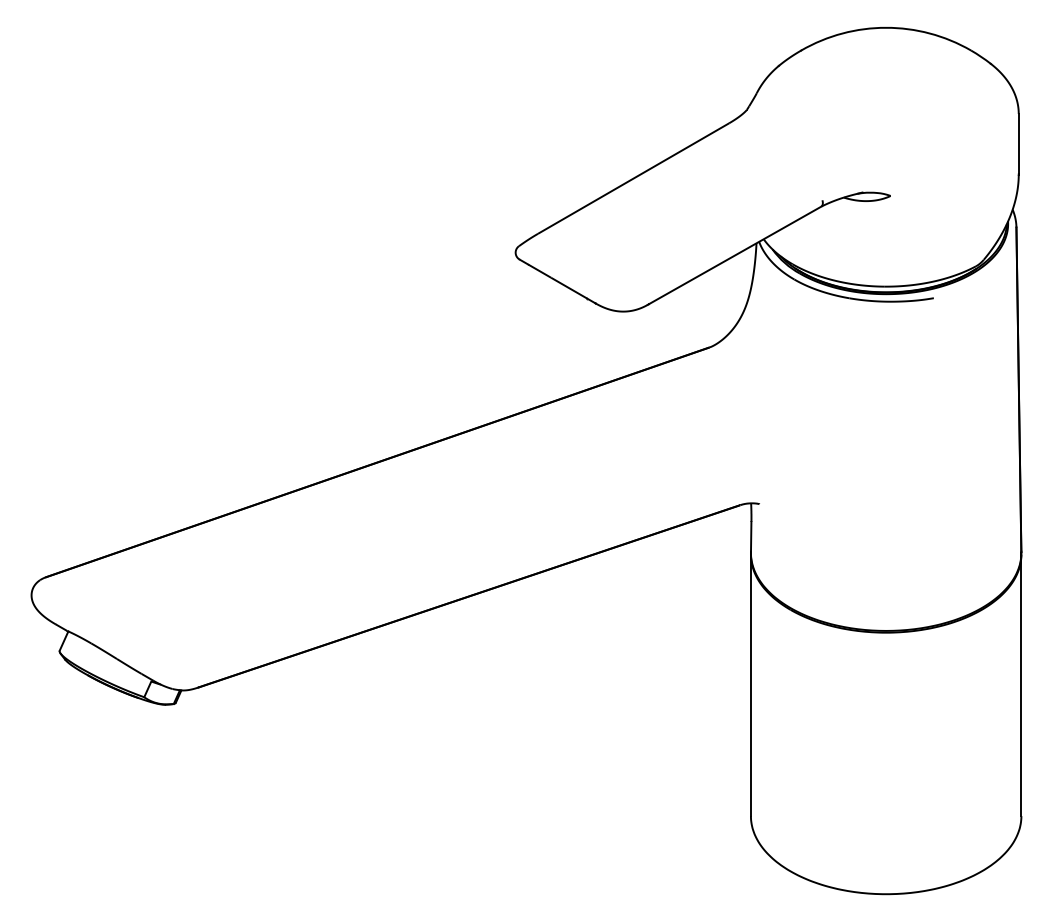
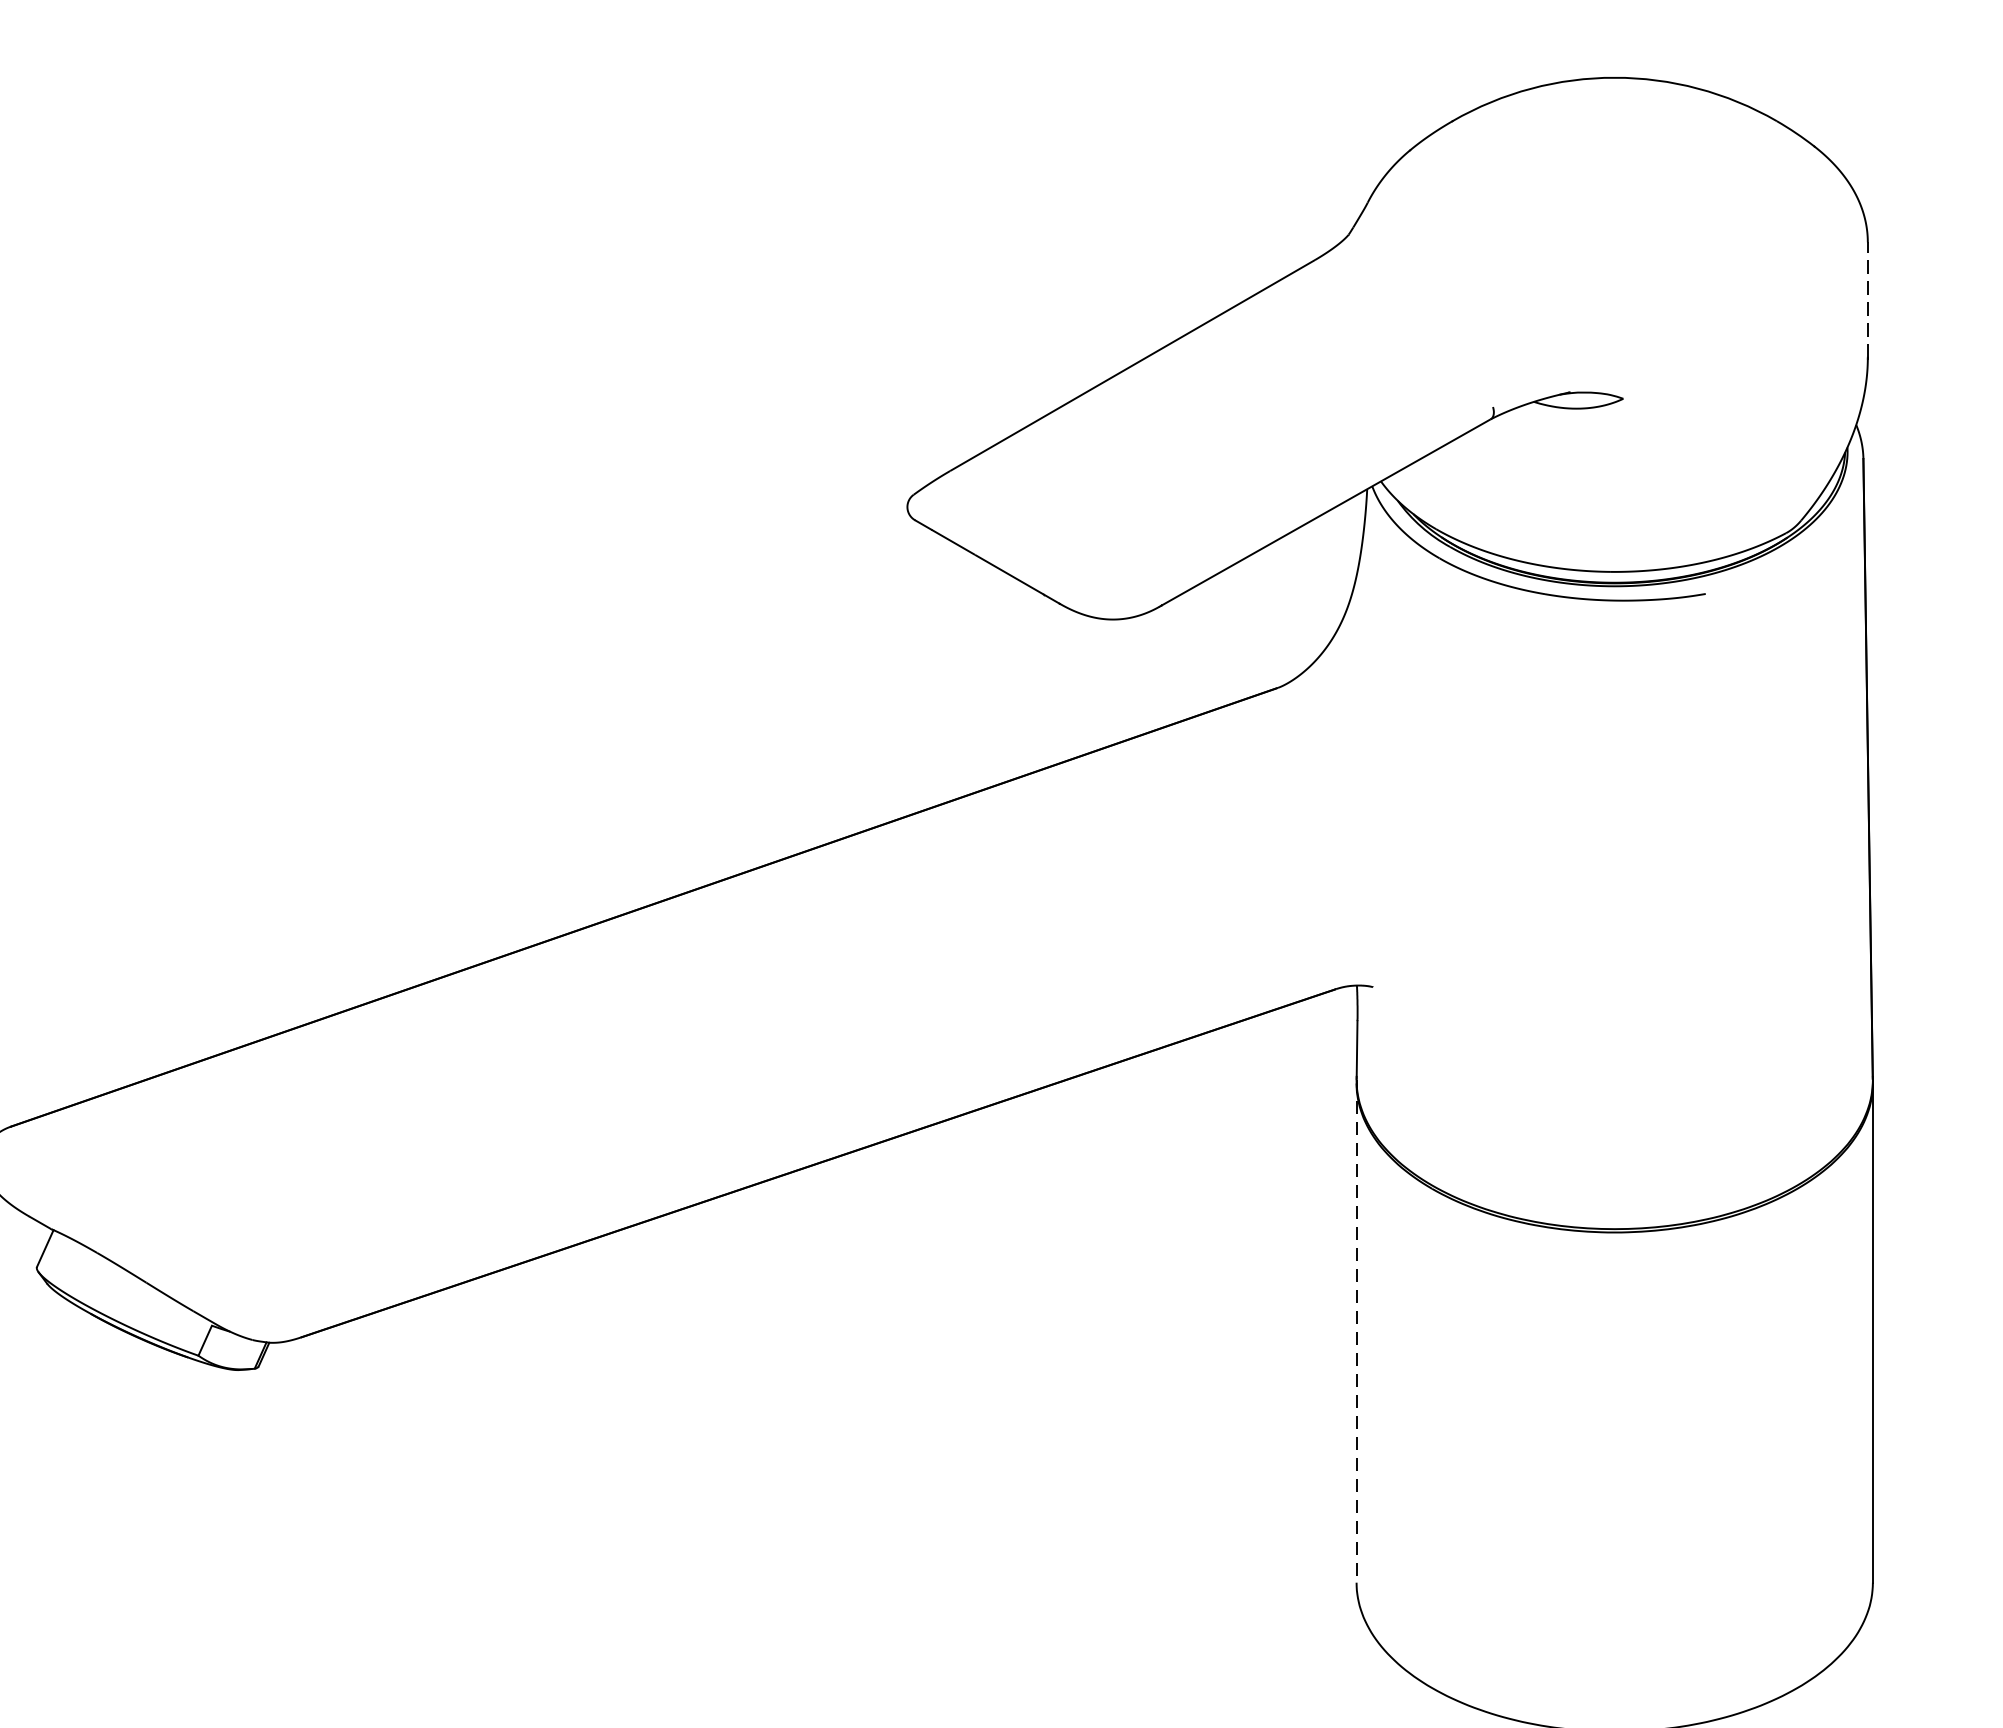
line: (1018, 143) -> (1867, 298), solid -> dashed
line: (750, 684) -> (1355, 1331), solid -> dashed

